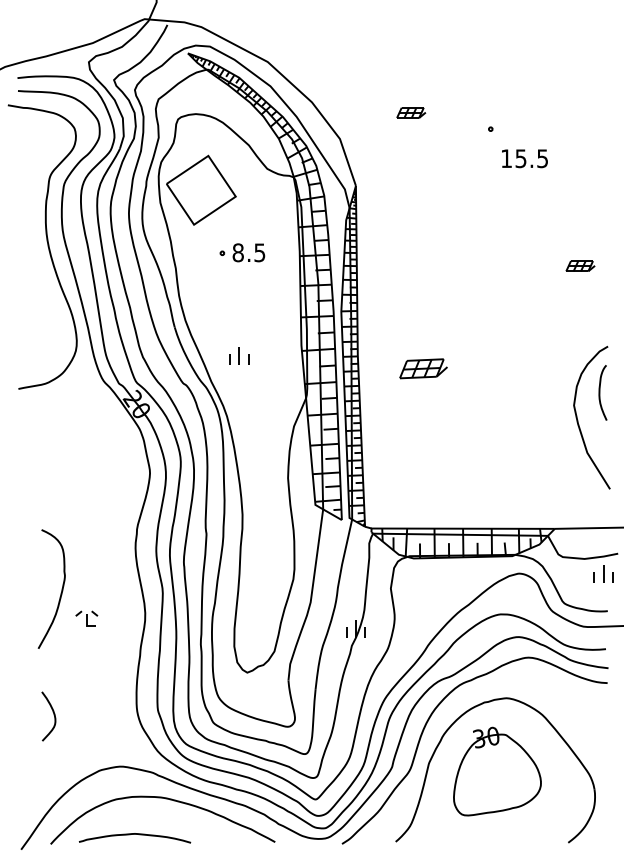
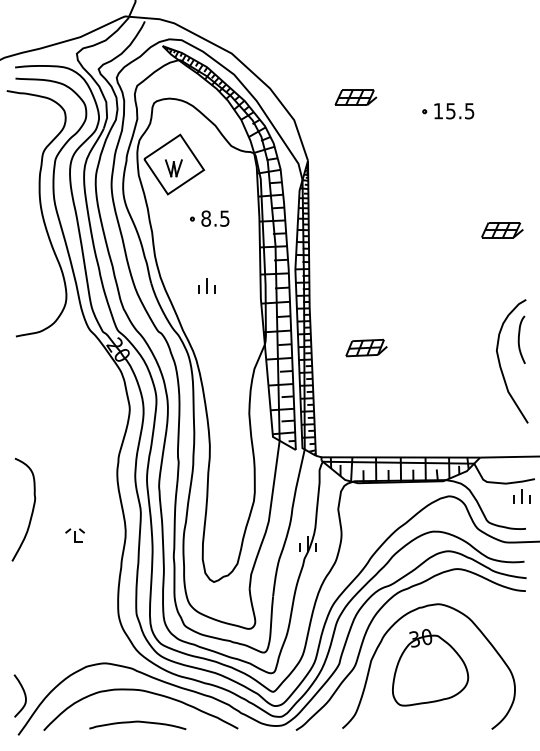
part: (410, 112) -> (355, 97), size x1.67
text: (525, 159) -> (454, 111), moved
part: (200, 194) -> (173, 168), added
part: (580, 266) -> (502, 230), size x1.67
part: (238, 355) -> (206, 285), moved
part: (423, 368) -> (366, 347), moved
curve: (60, 591) -> (31, 511), moved
curve: (52, 713) -> (23, 693), moved
curve: (134, 834) -> (137, 722), moved

